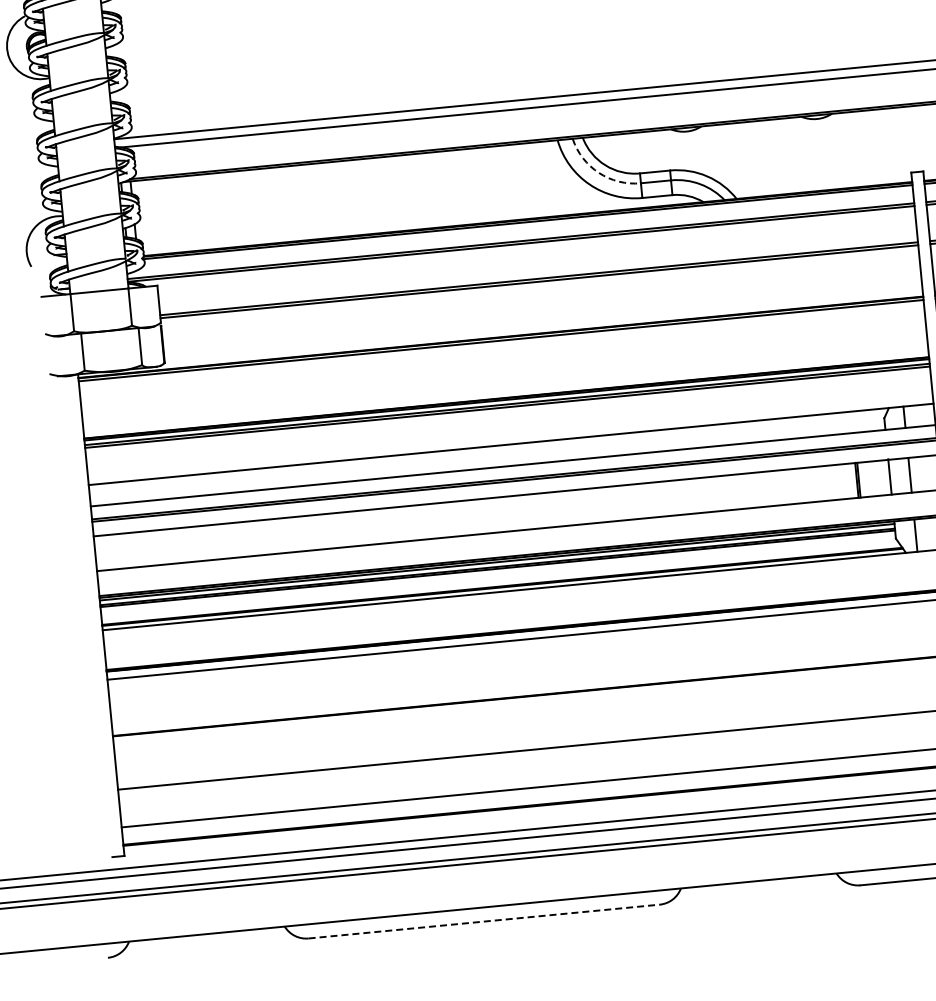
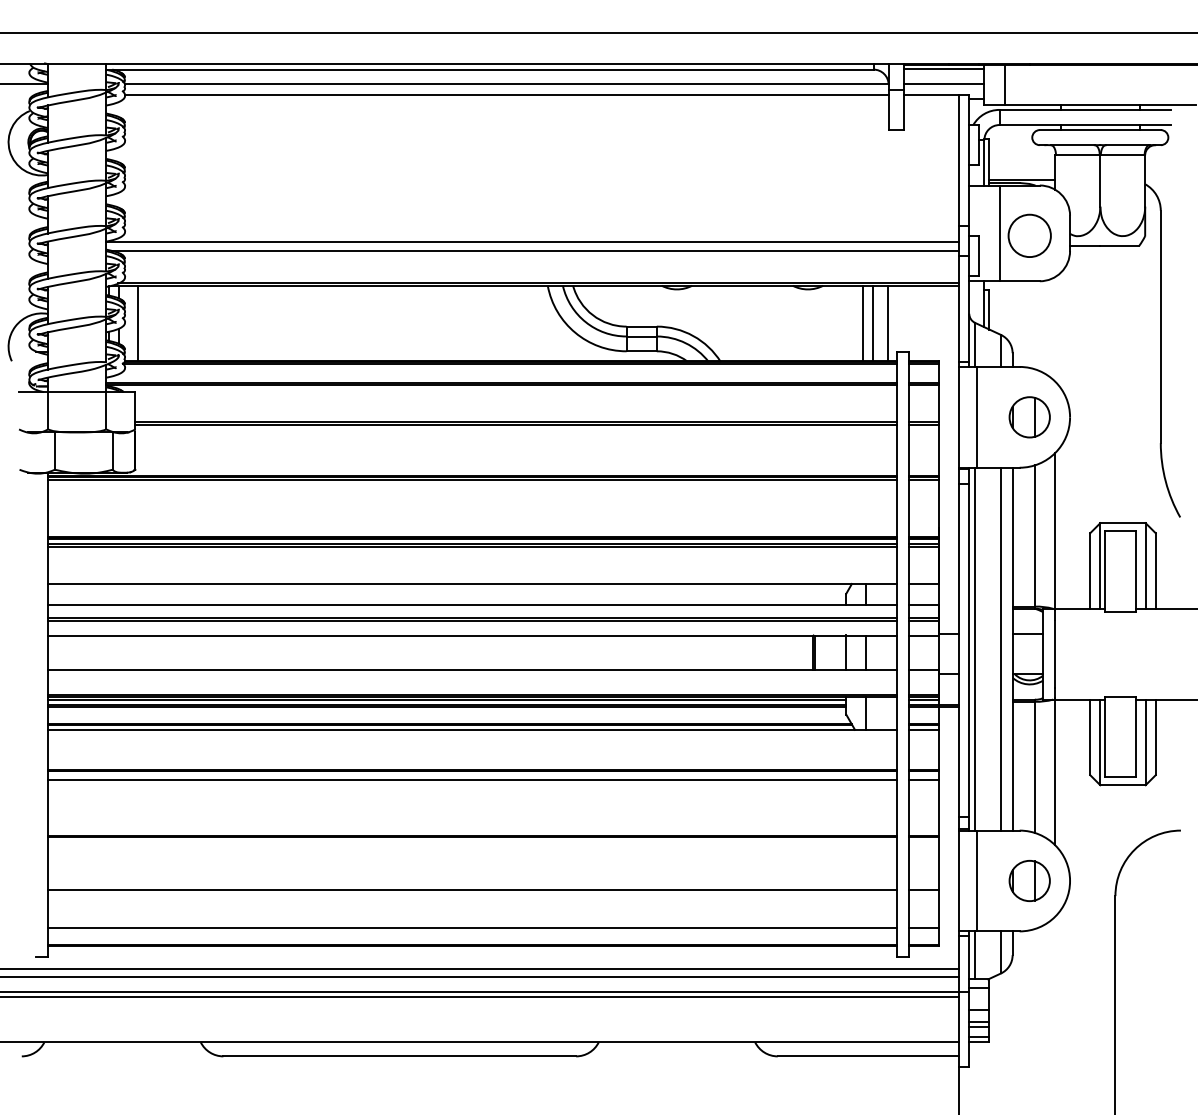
line: (900, 145) -> (888, 323), added
line: (885, 146) -> (873, 323), added
line: (875, 147) -> (863, 323), added
arc: (598, 173) -> (585, 322), dashed -> solid
line: (152, 217) -> (137, 323), added
line: (484, 921) -> (400, 1056), dashed -> solid

